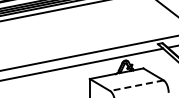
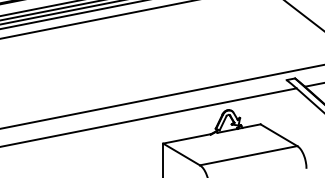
line: (136, 85) -> (247, 155), dashed -> solid

